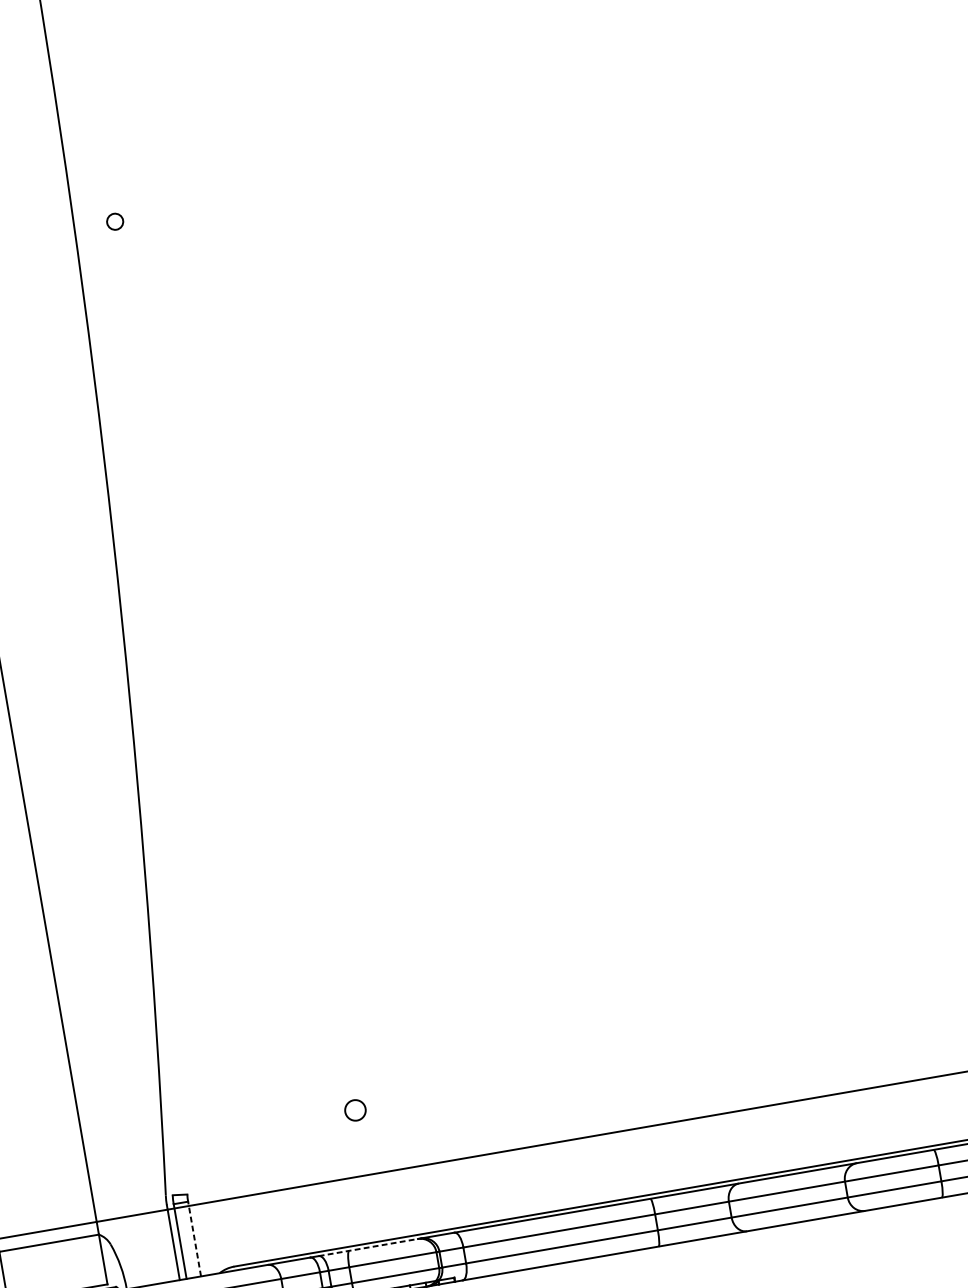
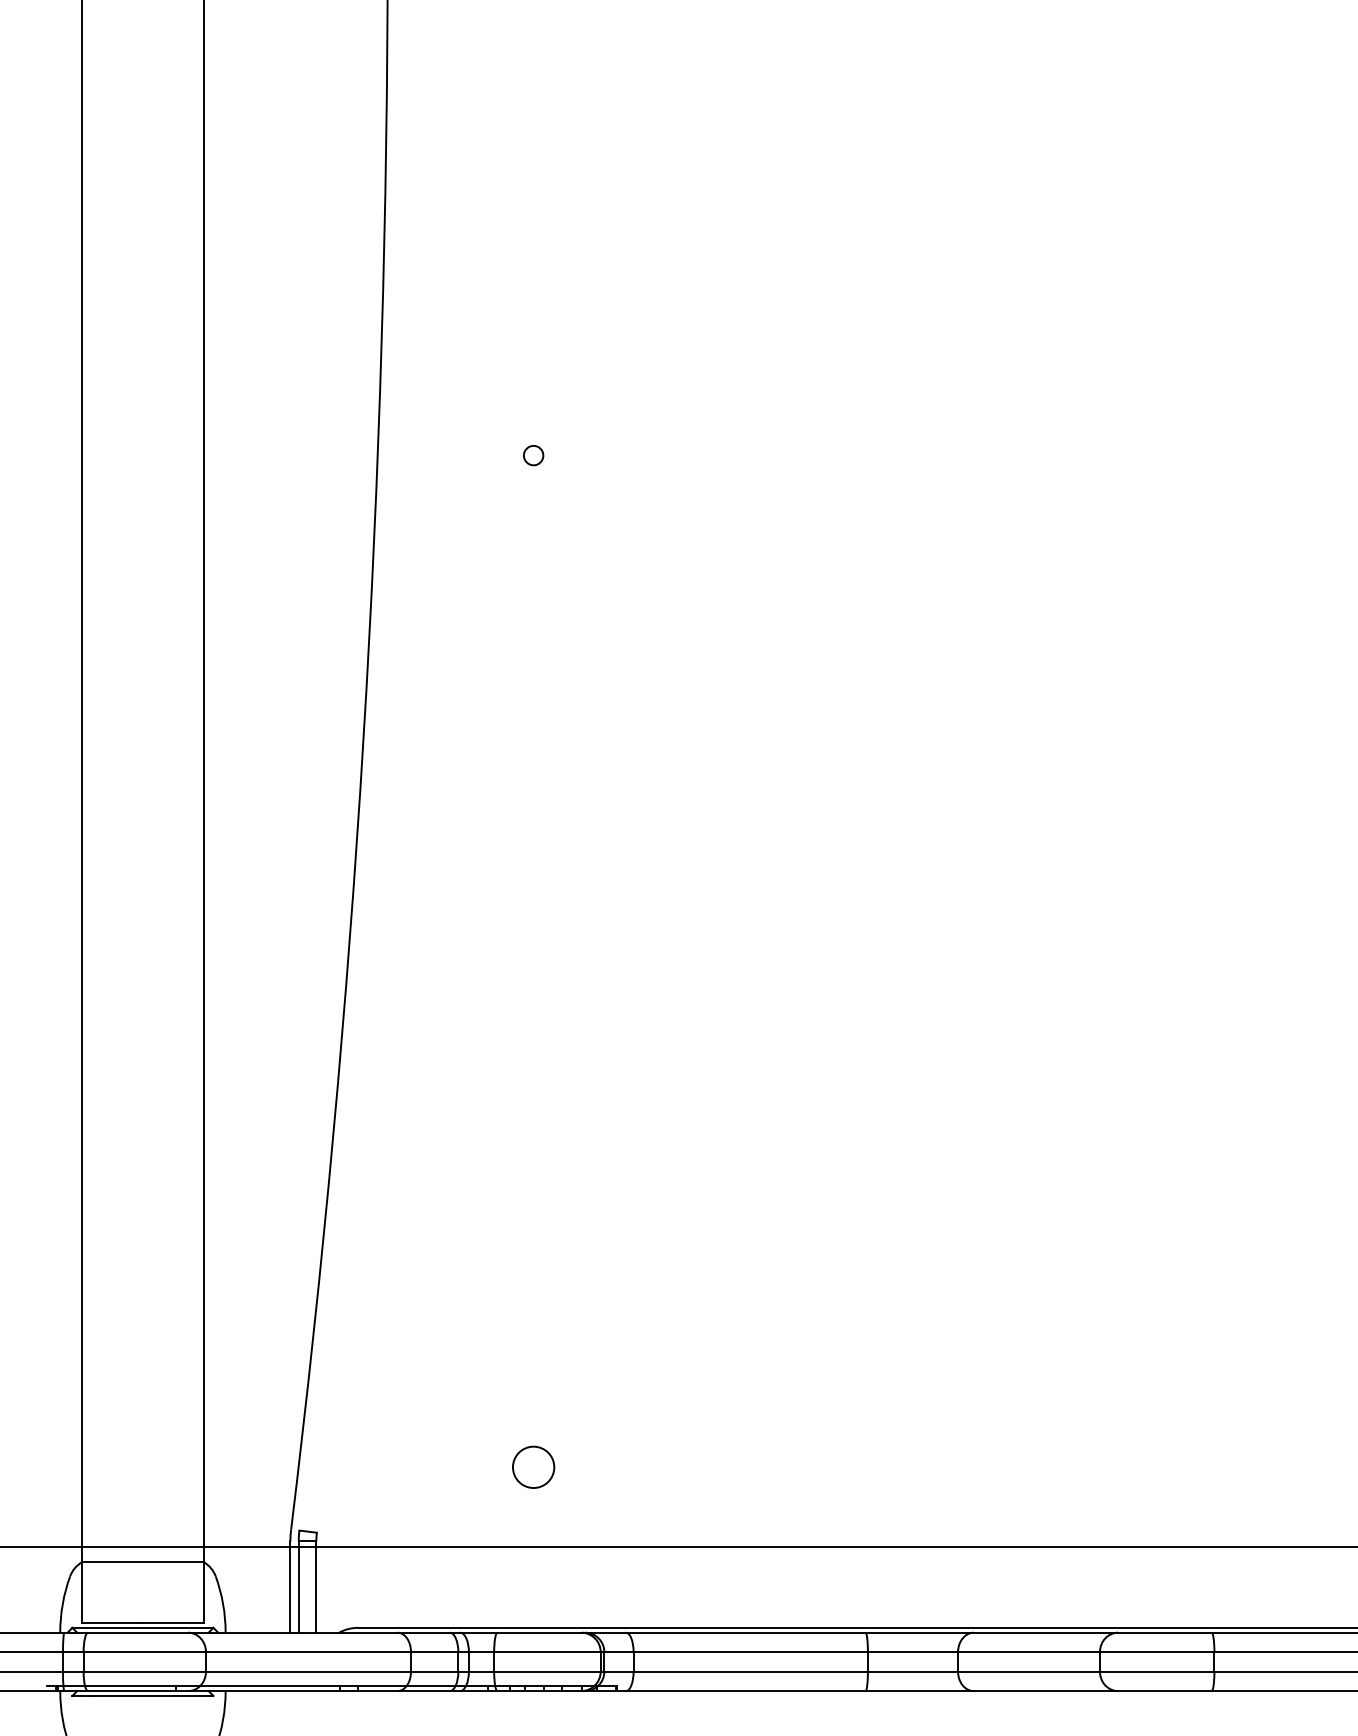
circle: (115, 221) -> (533, 455), moved
circle: (355, 1110) -> (533, 1467), size x1.67
line: (194, 1239) -> (316, 1587), dashed -> solid
line: (368, 1247) -> (520, 1632), dashed -> solid

